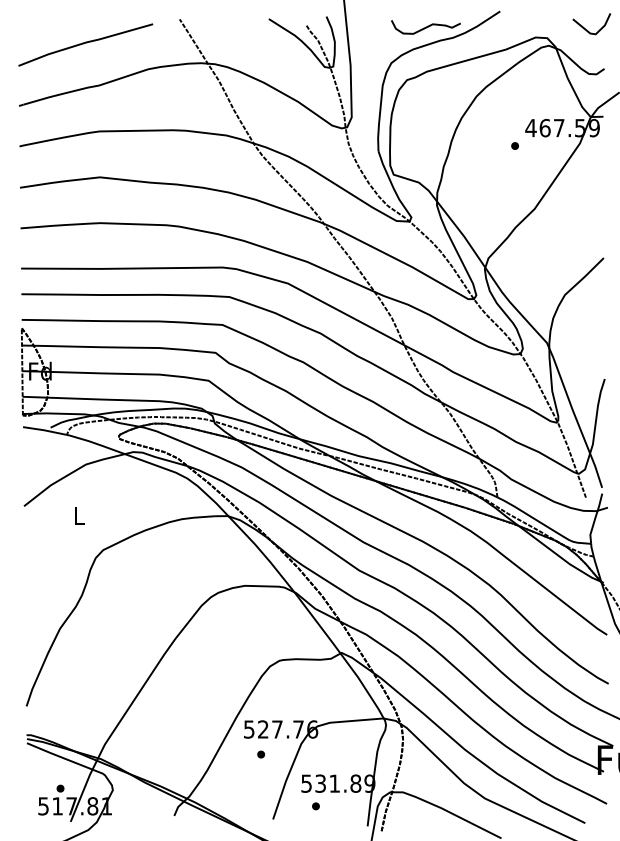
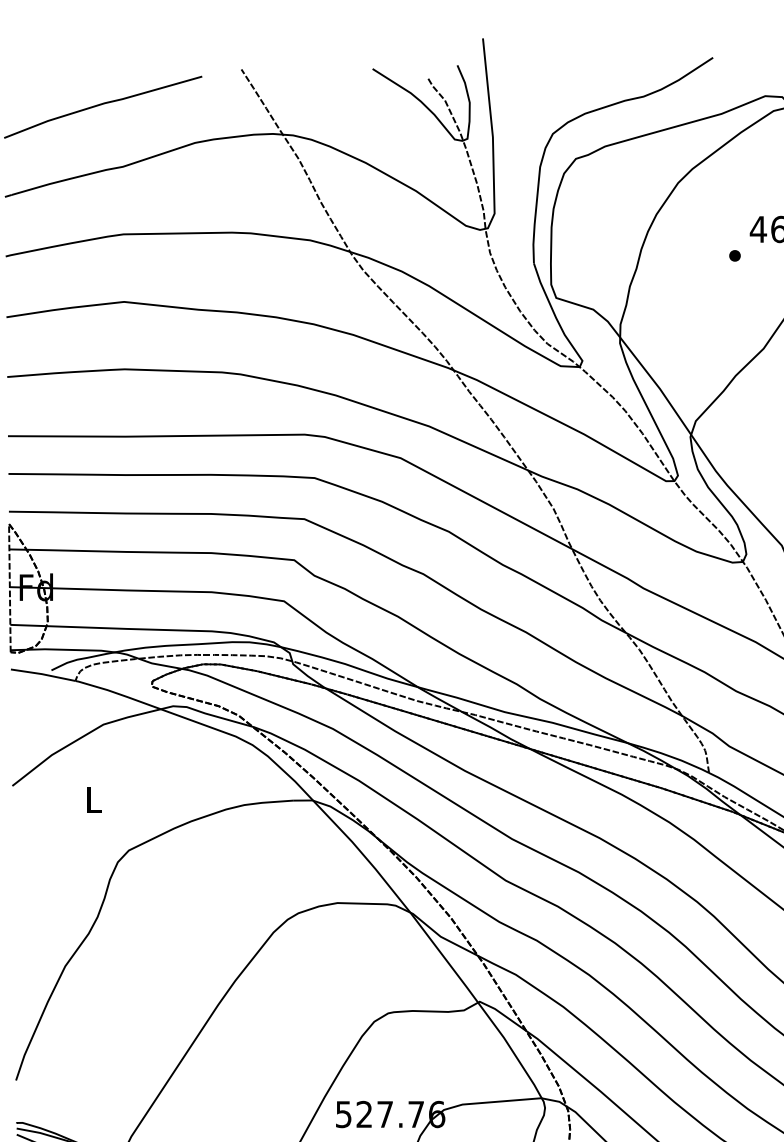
curve: (425, 27) -> (603, 81), removed

